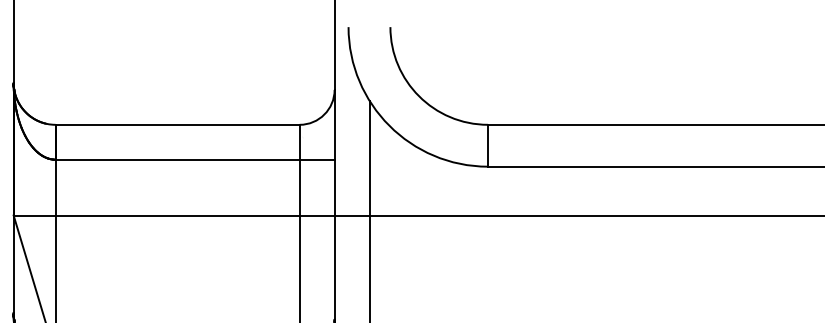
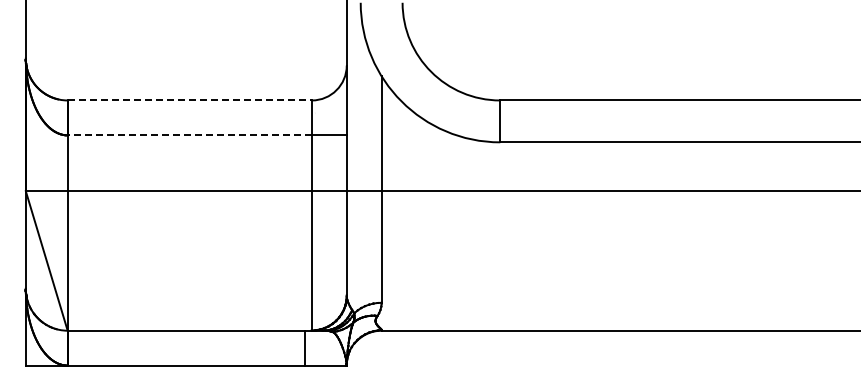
line: (178, 124) -> (190, 100), solid -> dashed
line: (177, 159) -> (189, 135), solid -> dashed

